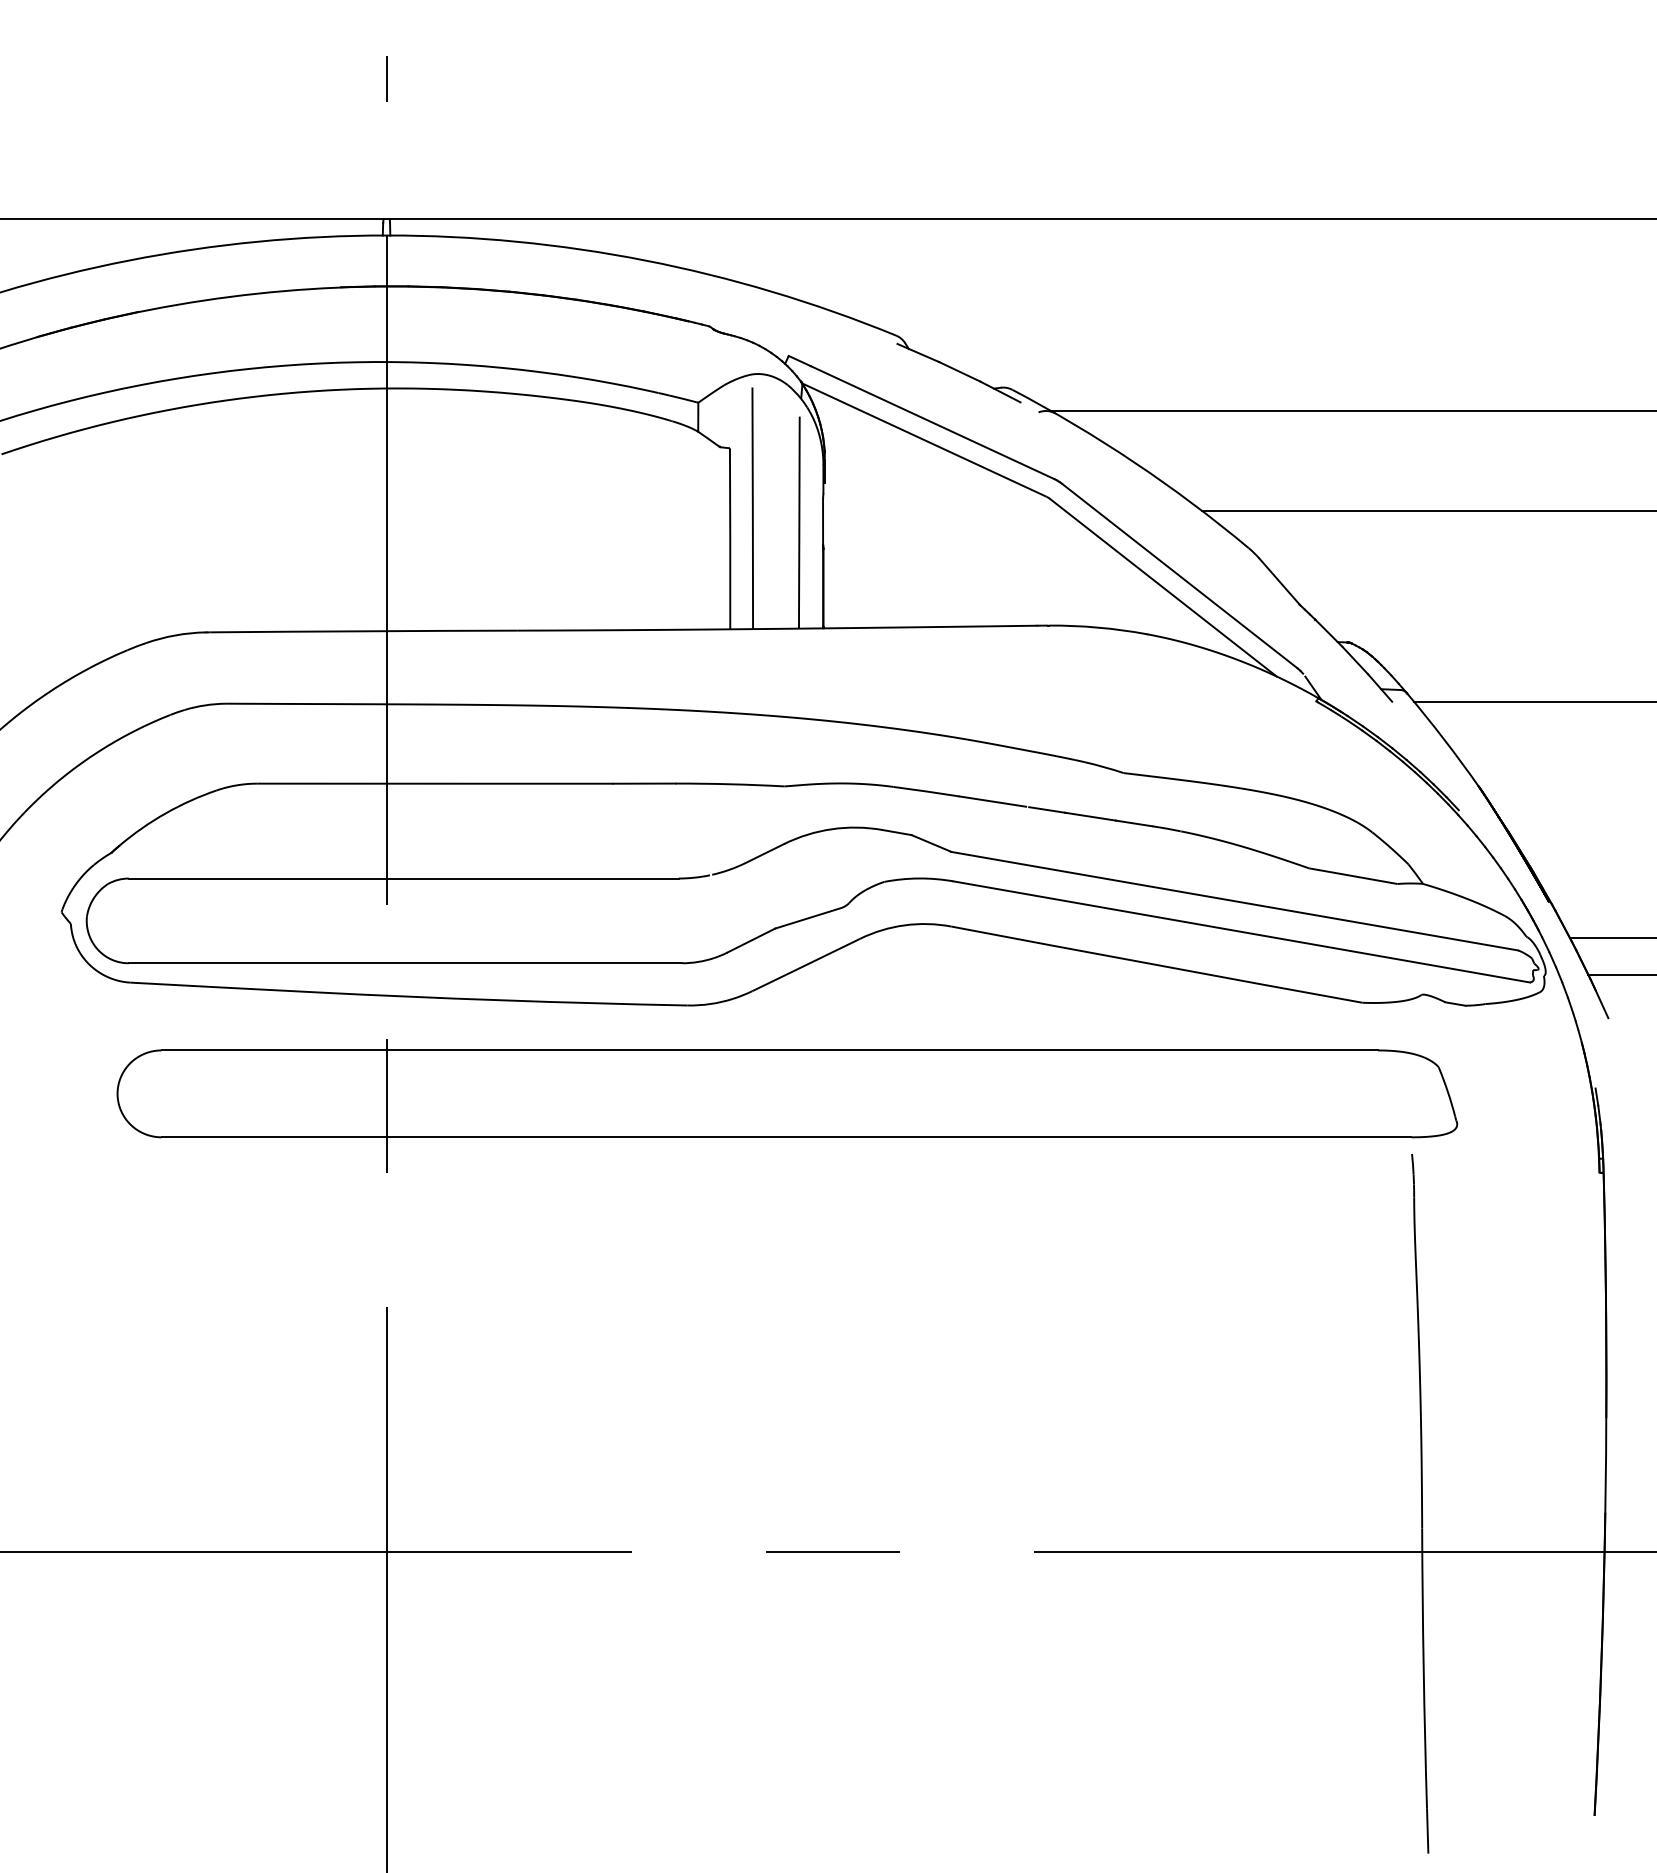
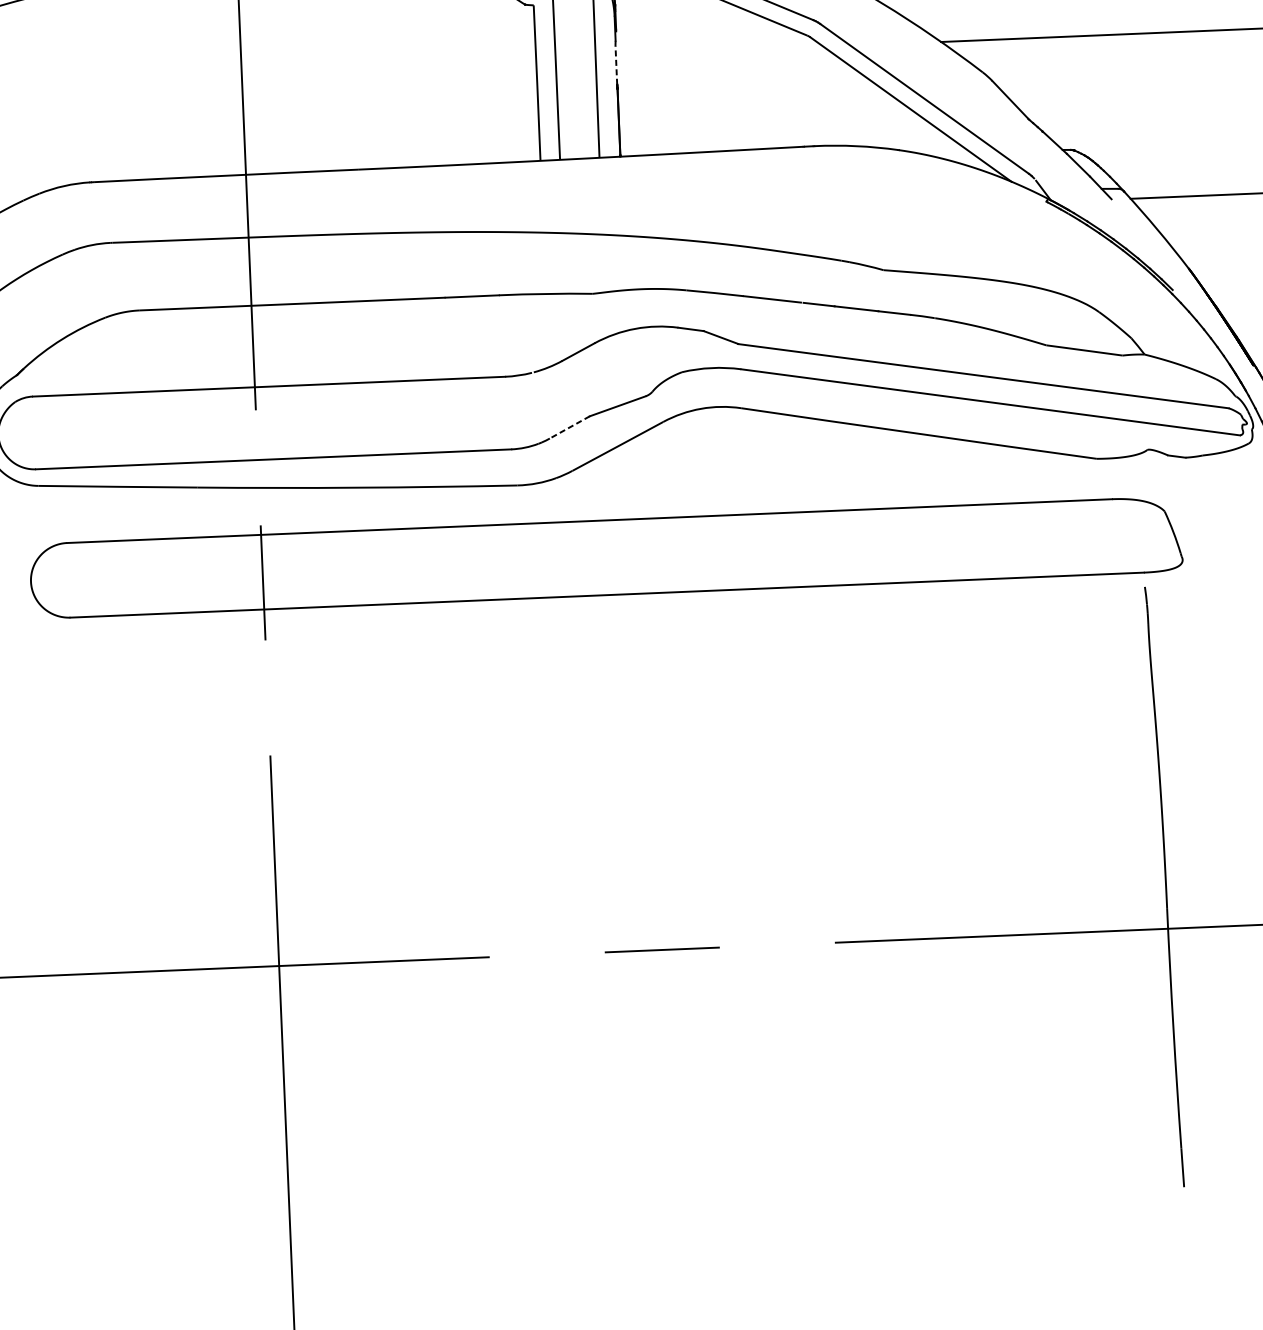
line: (823, 521) -> (616, 64), solid -> dashed
line: (751, 940) -> (569, 427), solid -> dashed

